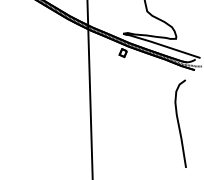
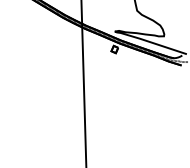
curve: (179, 123) -> (167, 115), removed

